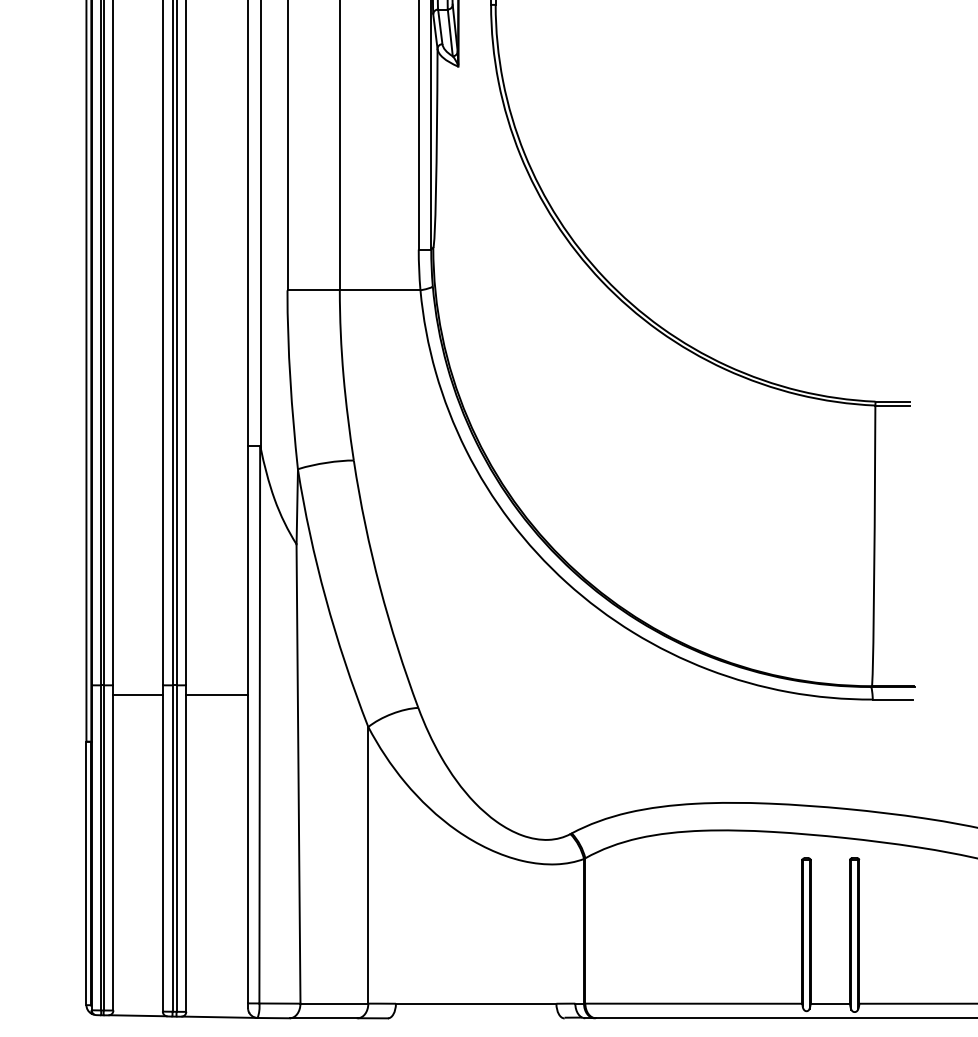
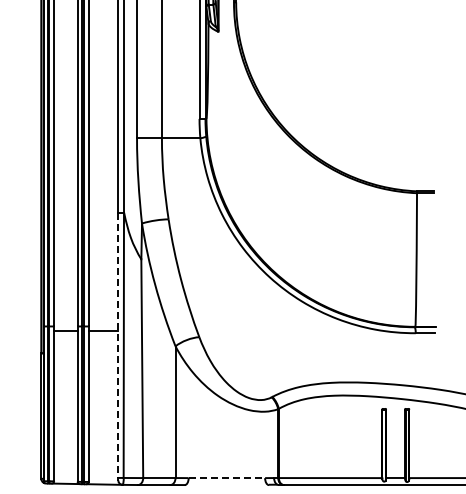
line: (248, 725) -> (118, 345), solid -> dashed
line: (477, 1004) -> (227, 478), solid -> dashed

